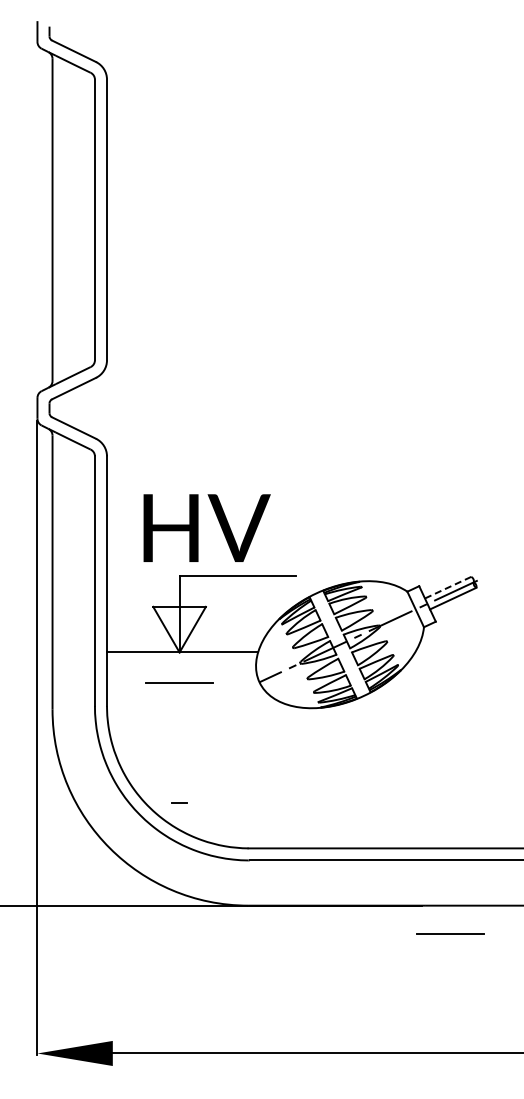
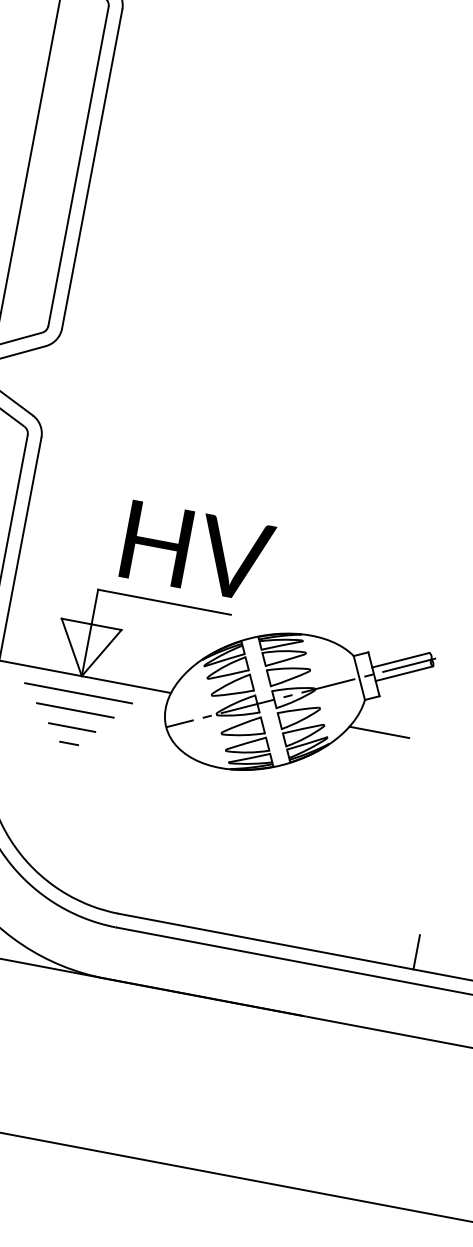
text: (206, 527) -> (197, 550), moved
line: (448, 587) -> (401, 660), dashed -> solid
line: (441, 652) -> (379, 732), added
line: (179, 667) -> (78, 693), added
line: (179, 697) -> (72, 727), added
line: (179, 802) -> (69, 743), moved
line: (508, 833) -> (416, 952), added
line: (450, 933) -> (329, 1053), removed

